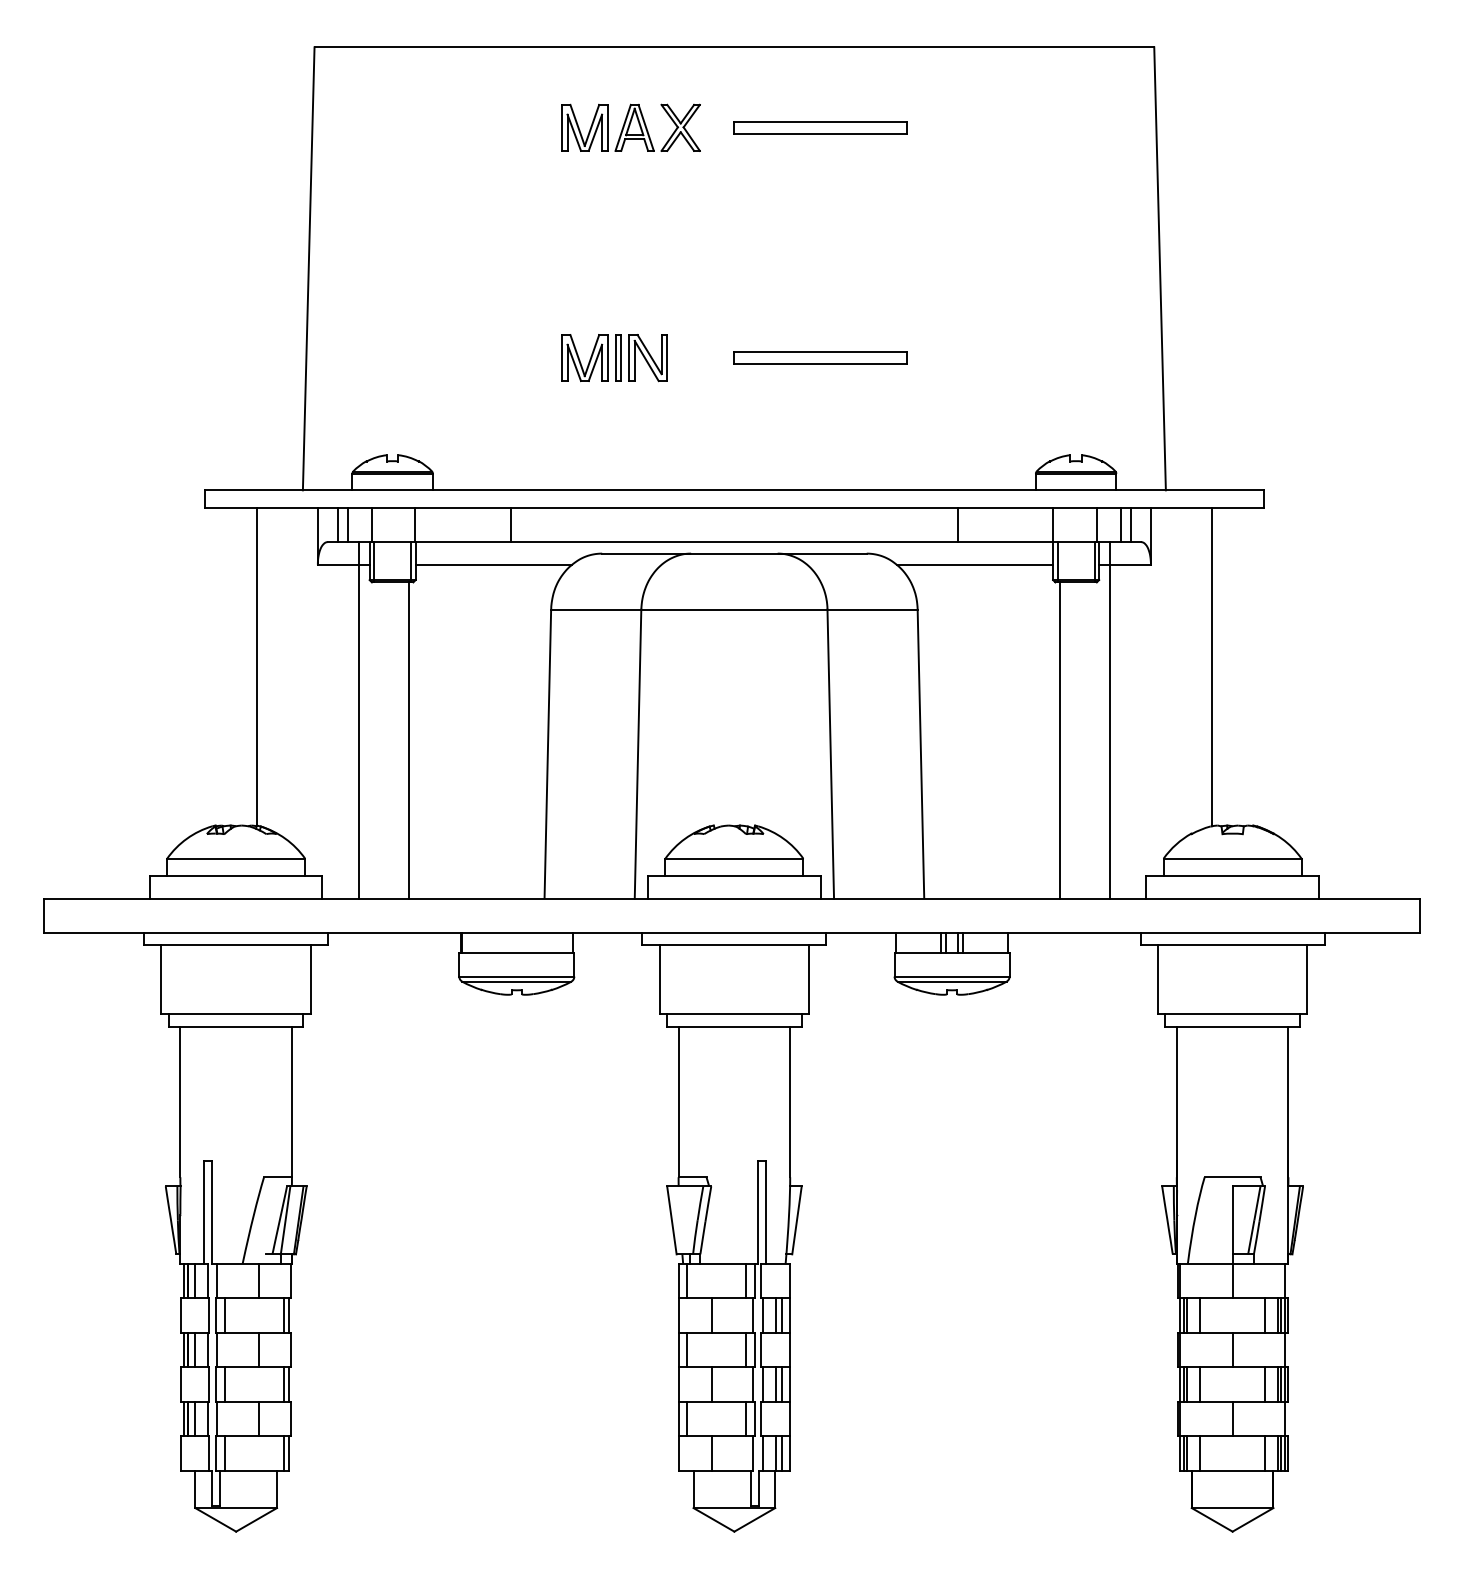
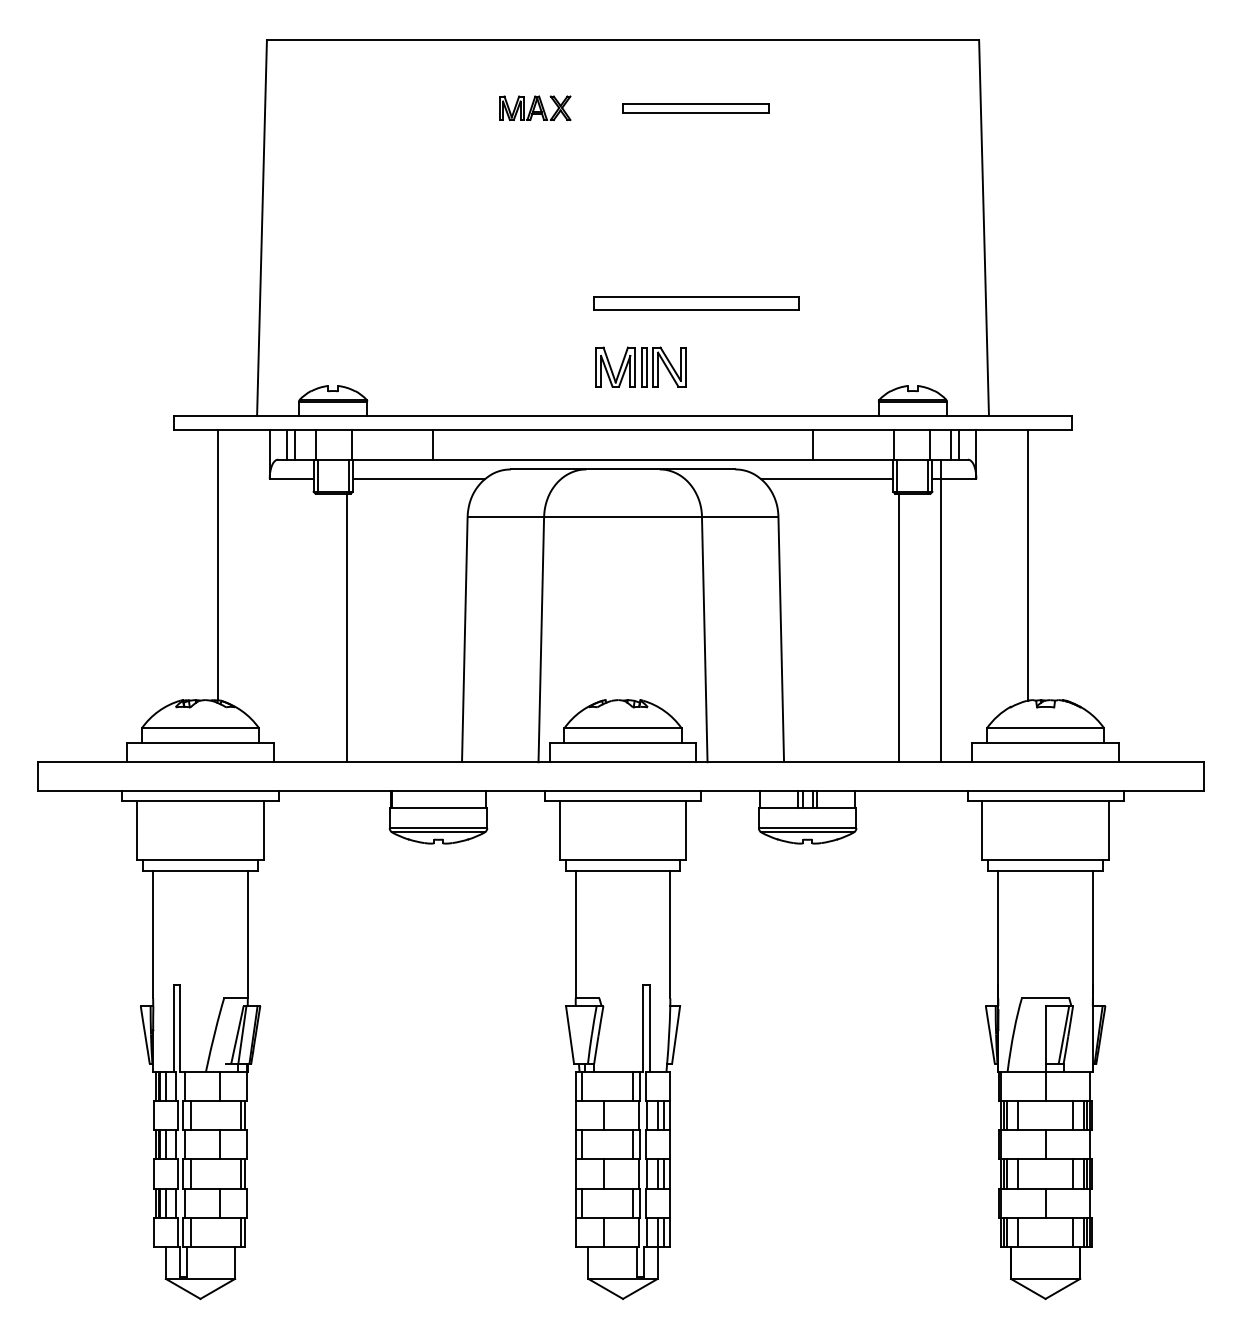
part: (630, 127) -> (534, 108), size x0.6
part: (820, 357) -> (696, 303), size x1.4
part: (614, 358) -> (640, 367), moved
line: (359, 720) -> (305, 610), removed

